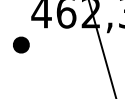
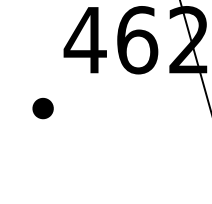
part: (21, 44) -> (43, 107), size x0.6

